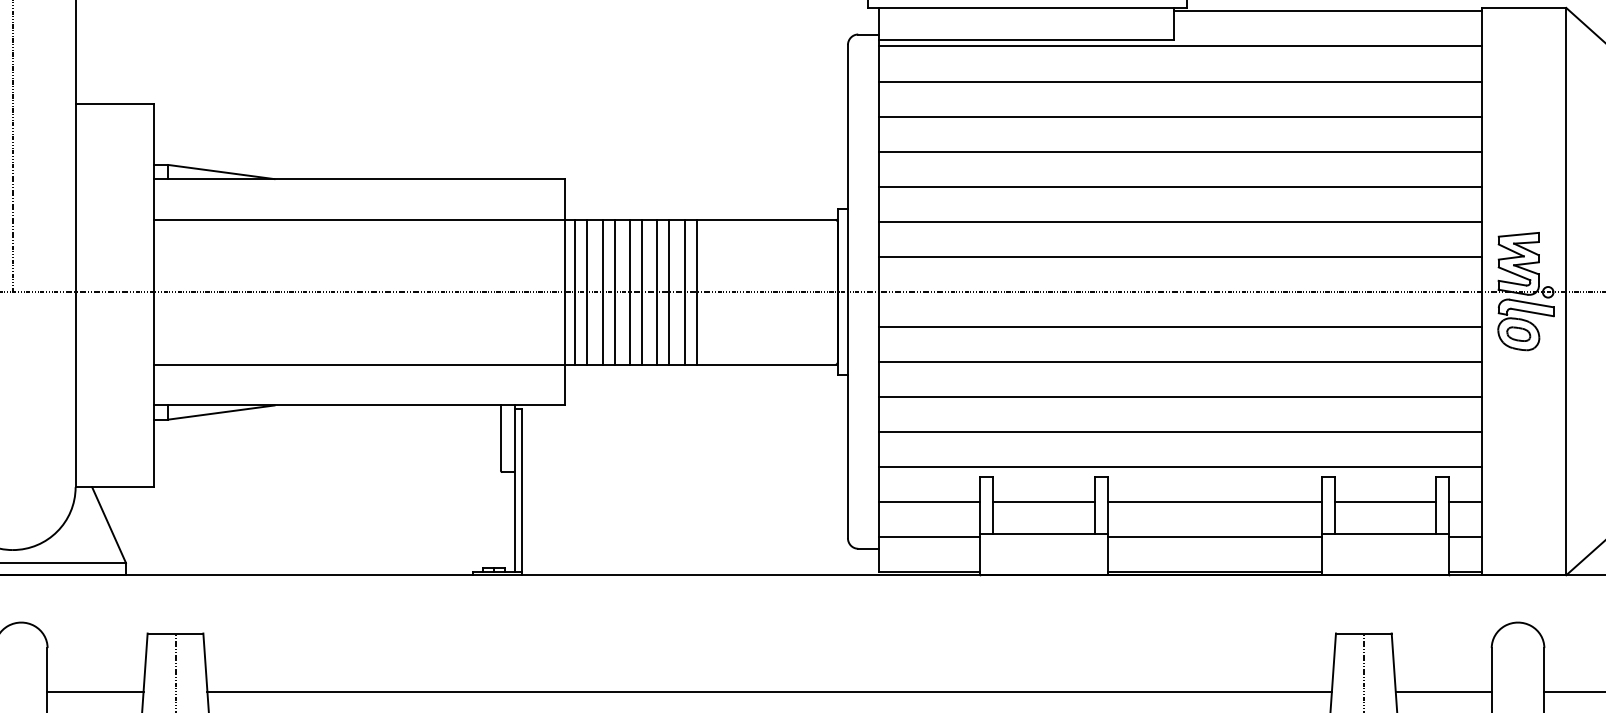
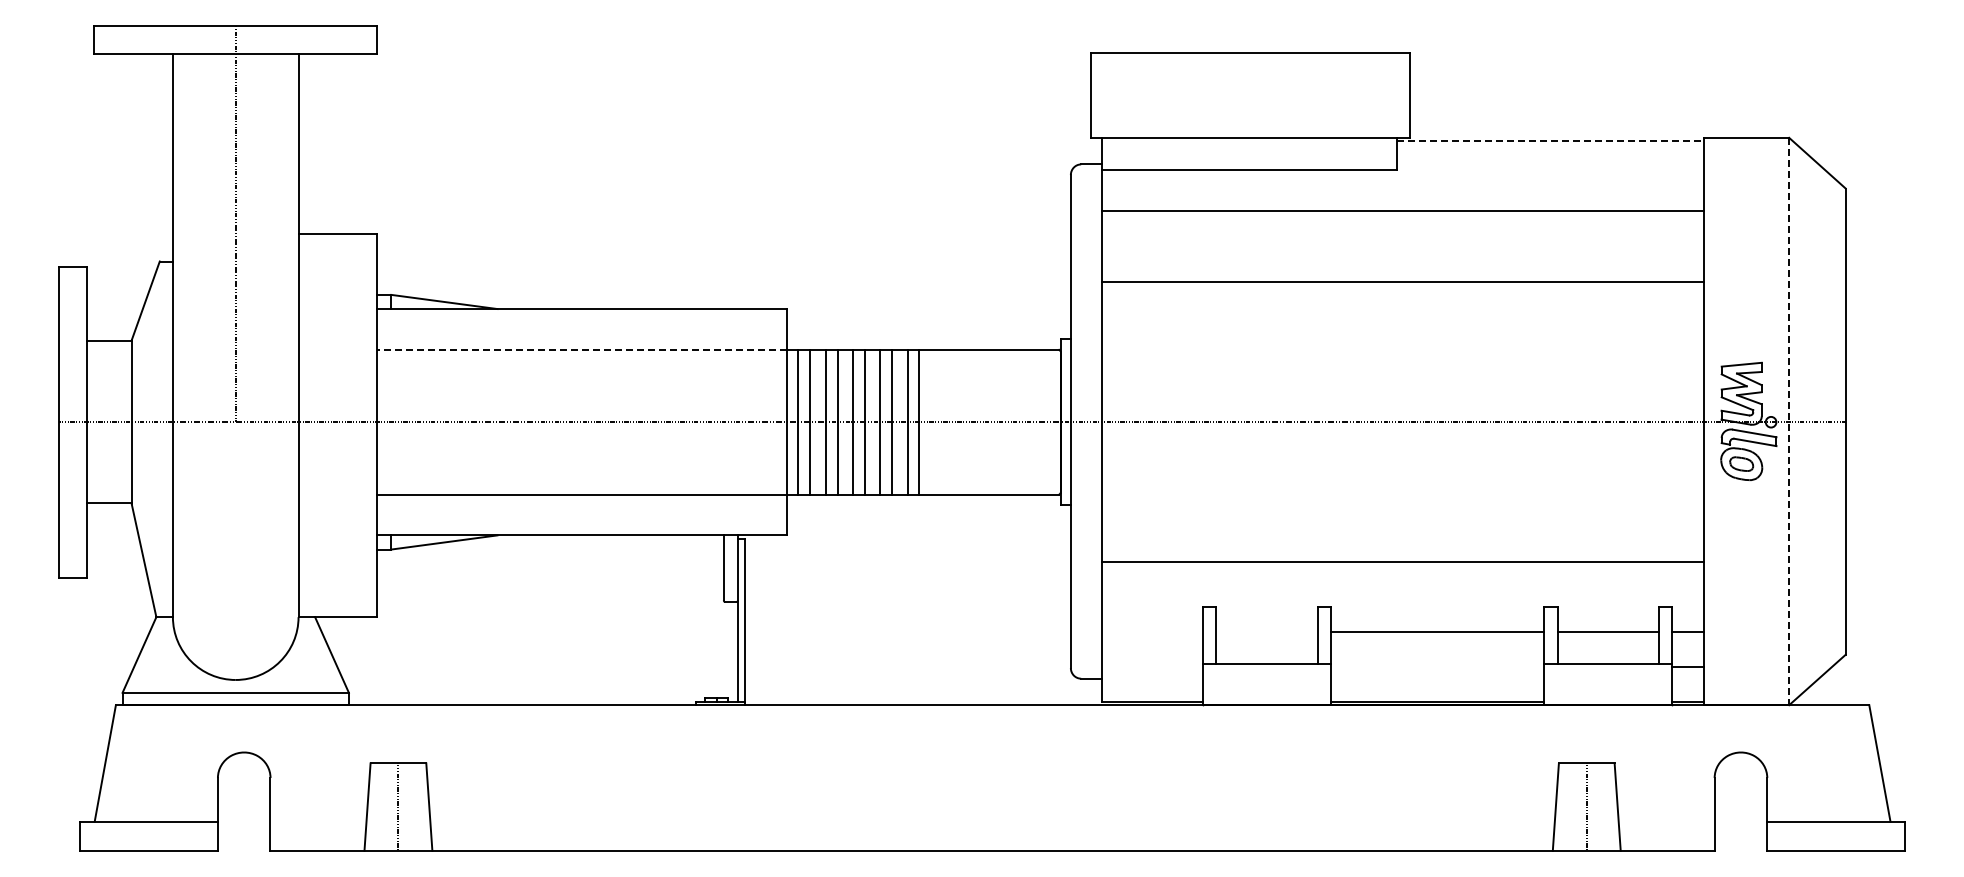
line: (1327, 11) -> (1550, 141), solid -> dashed
line: (1179, 46) -> (1402, 176), removed
line: (1179, 116) -> (1402, 246), removed
line: (1179, 186) -> (1402, 316), removed
line: (358, 219) -> (581, 349), solid -> dashed
line: (1179, 221) -> (1402, 351), removed
line: (1179, 257) -> (1402, 387), removed
line: (1566, 291) -> (1789, 421), solid -> dashed
line: (1179, 327) -> (1402, 457), removed
line: (1179, 362) -> (1402, 492), removed
line: (1179, 397) -> (1402, 527), removed
line: (1179, 467) -> (1402, 597), removed
line: (928, 502) -> (1151, 632), removed
line: (1043, 502) -> (1266, 632), removed
line: (928, 536) -> (1151, 666), removed
line: (1214, 536) -> (1437, 666), removed
line: (95, 691) -> (318, 821), removed
line: (769, 691) -> (992, 821), removed
line: (1443, 691) -> (1666, 821), removed

